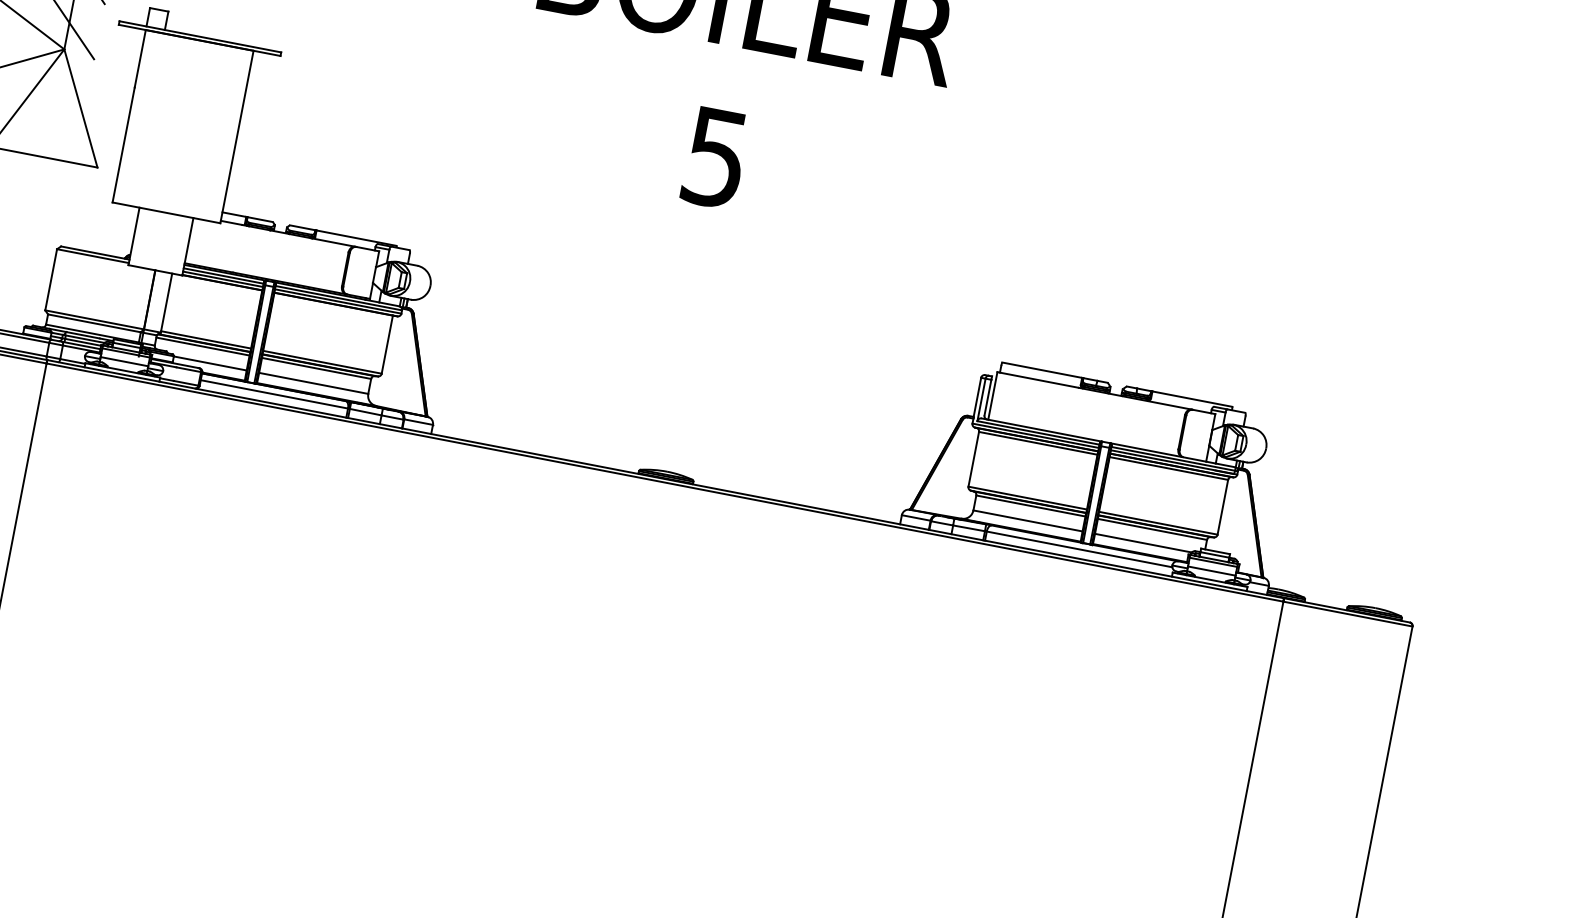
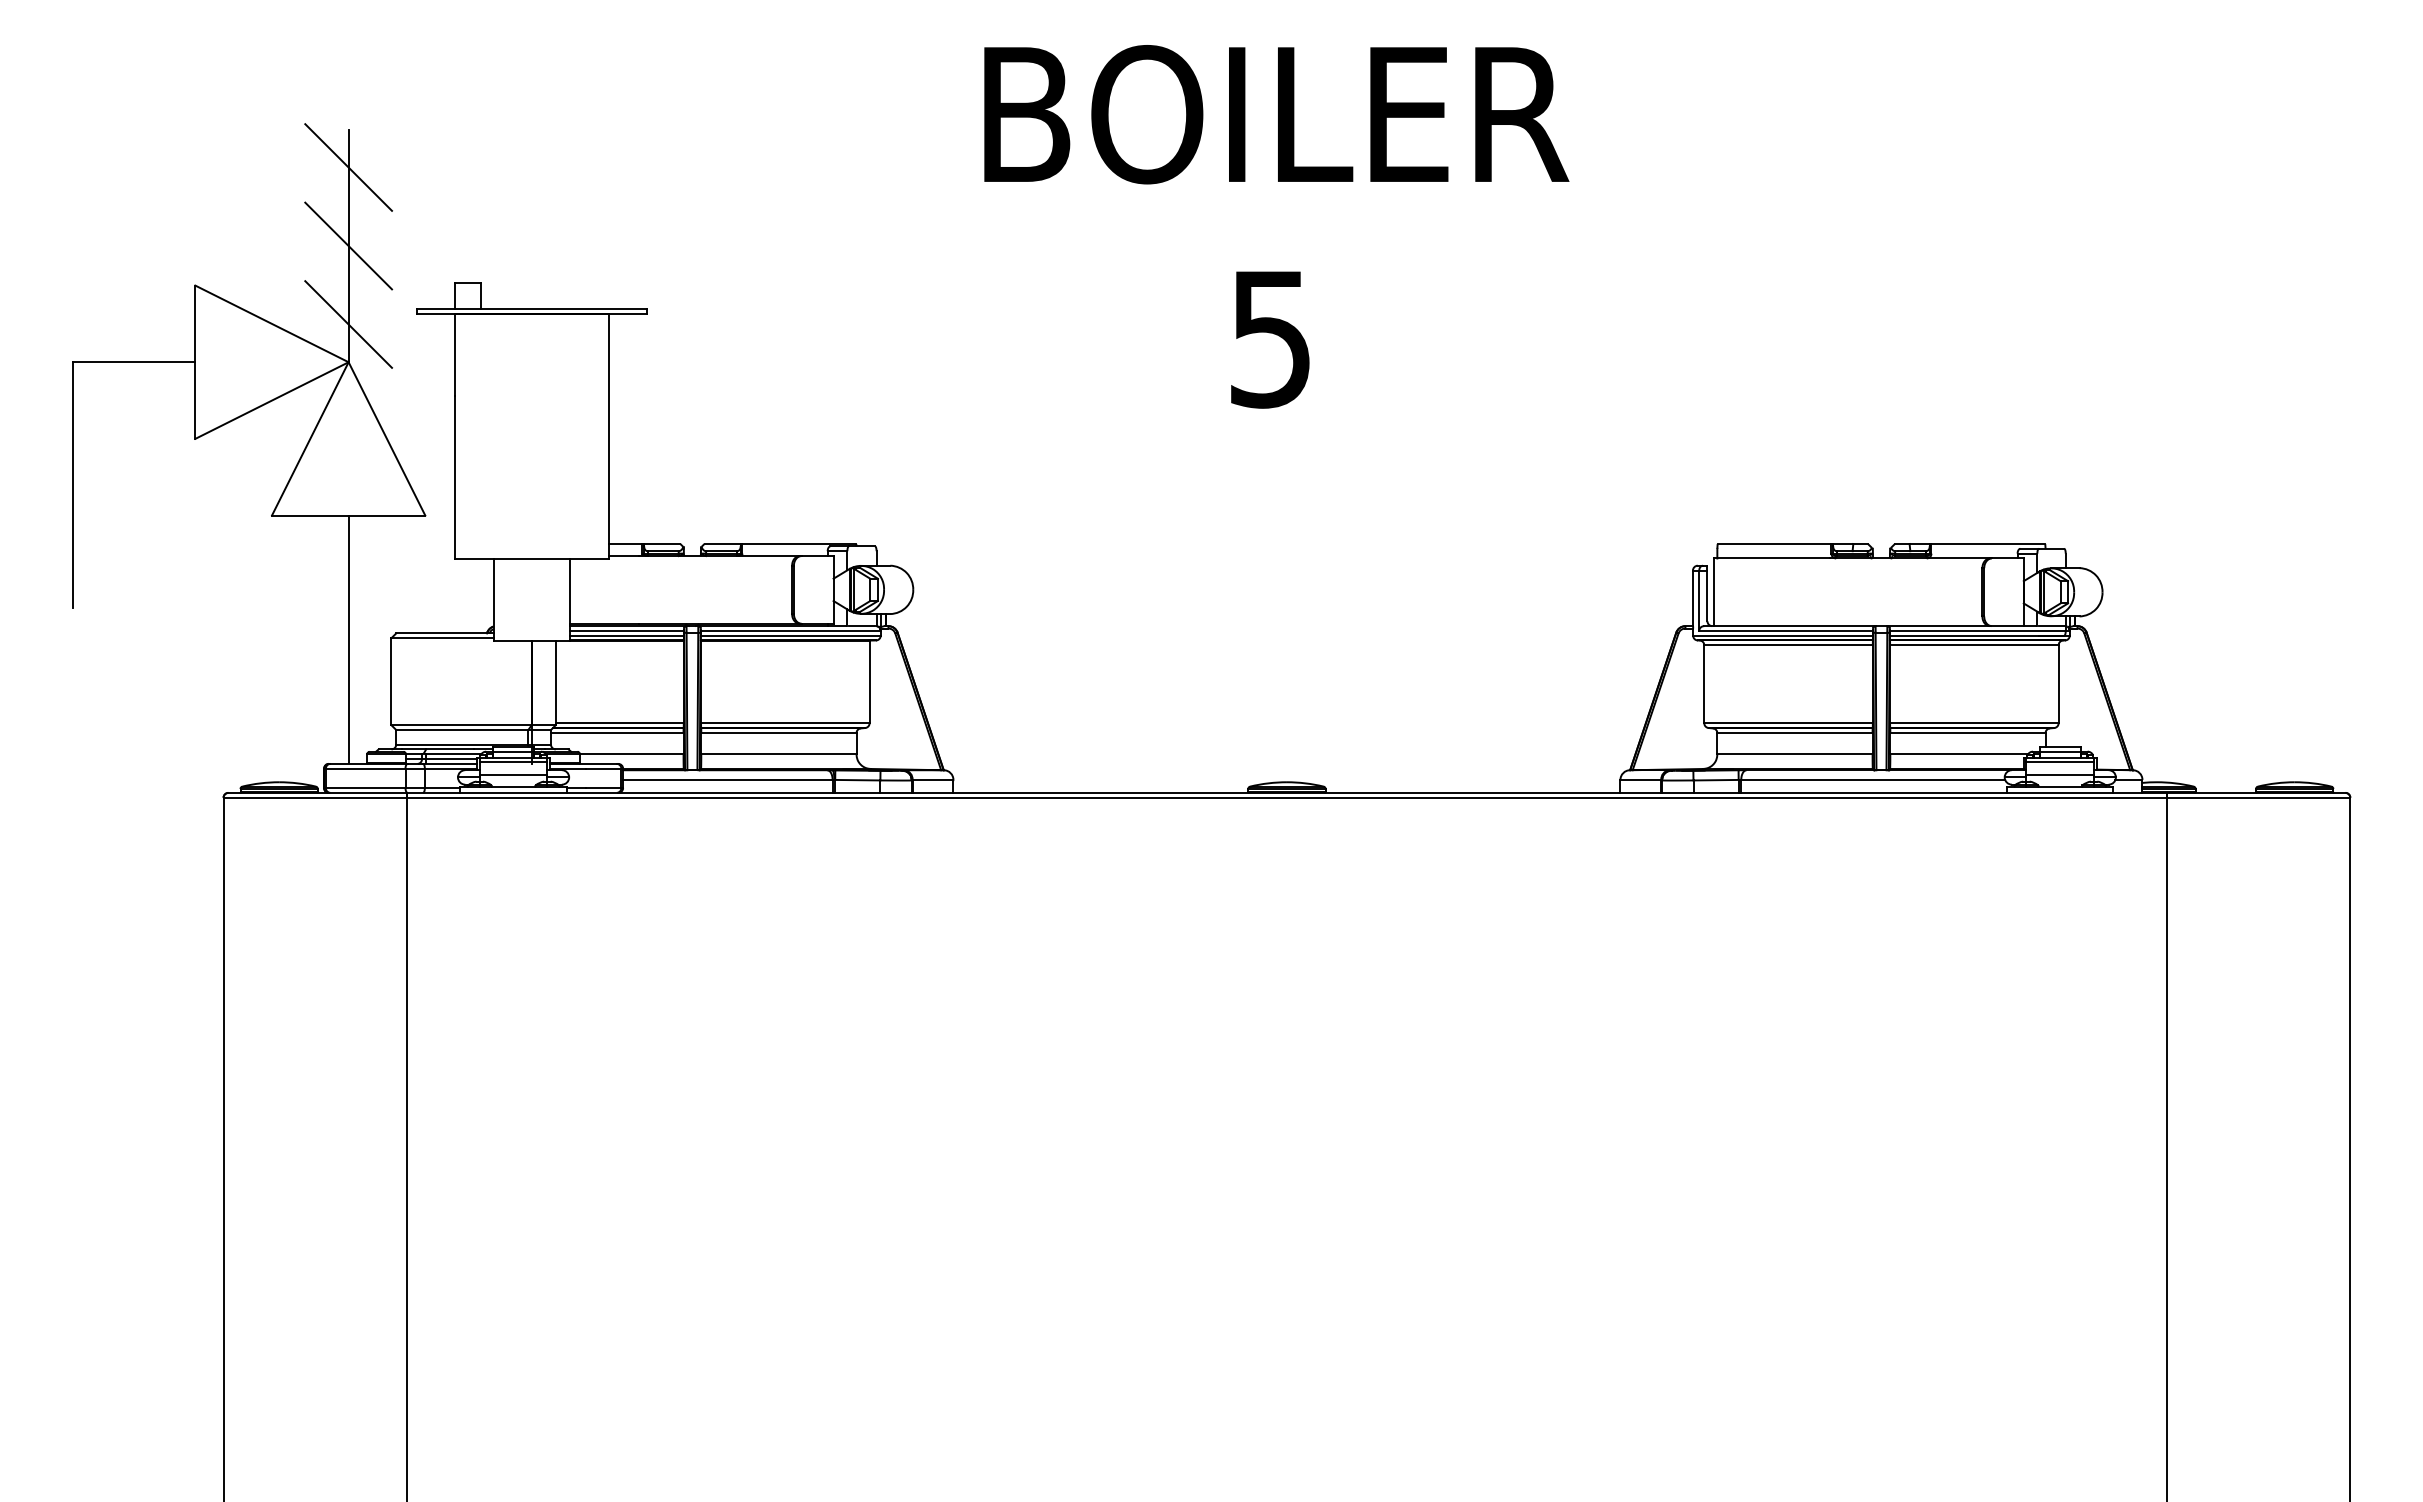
line: (26, 243) -> (348, 638), added

